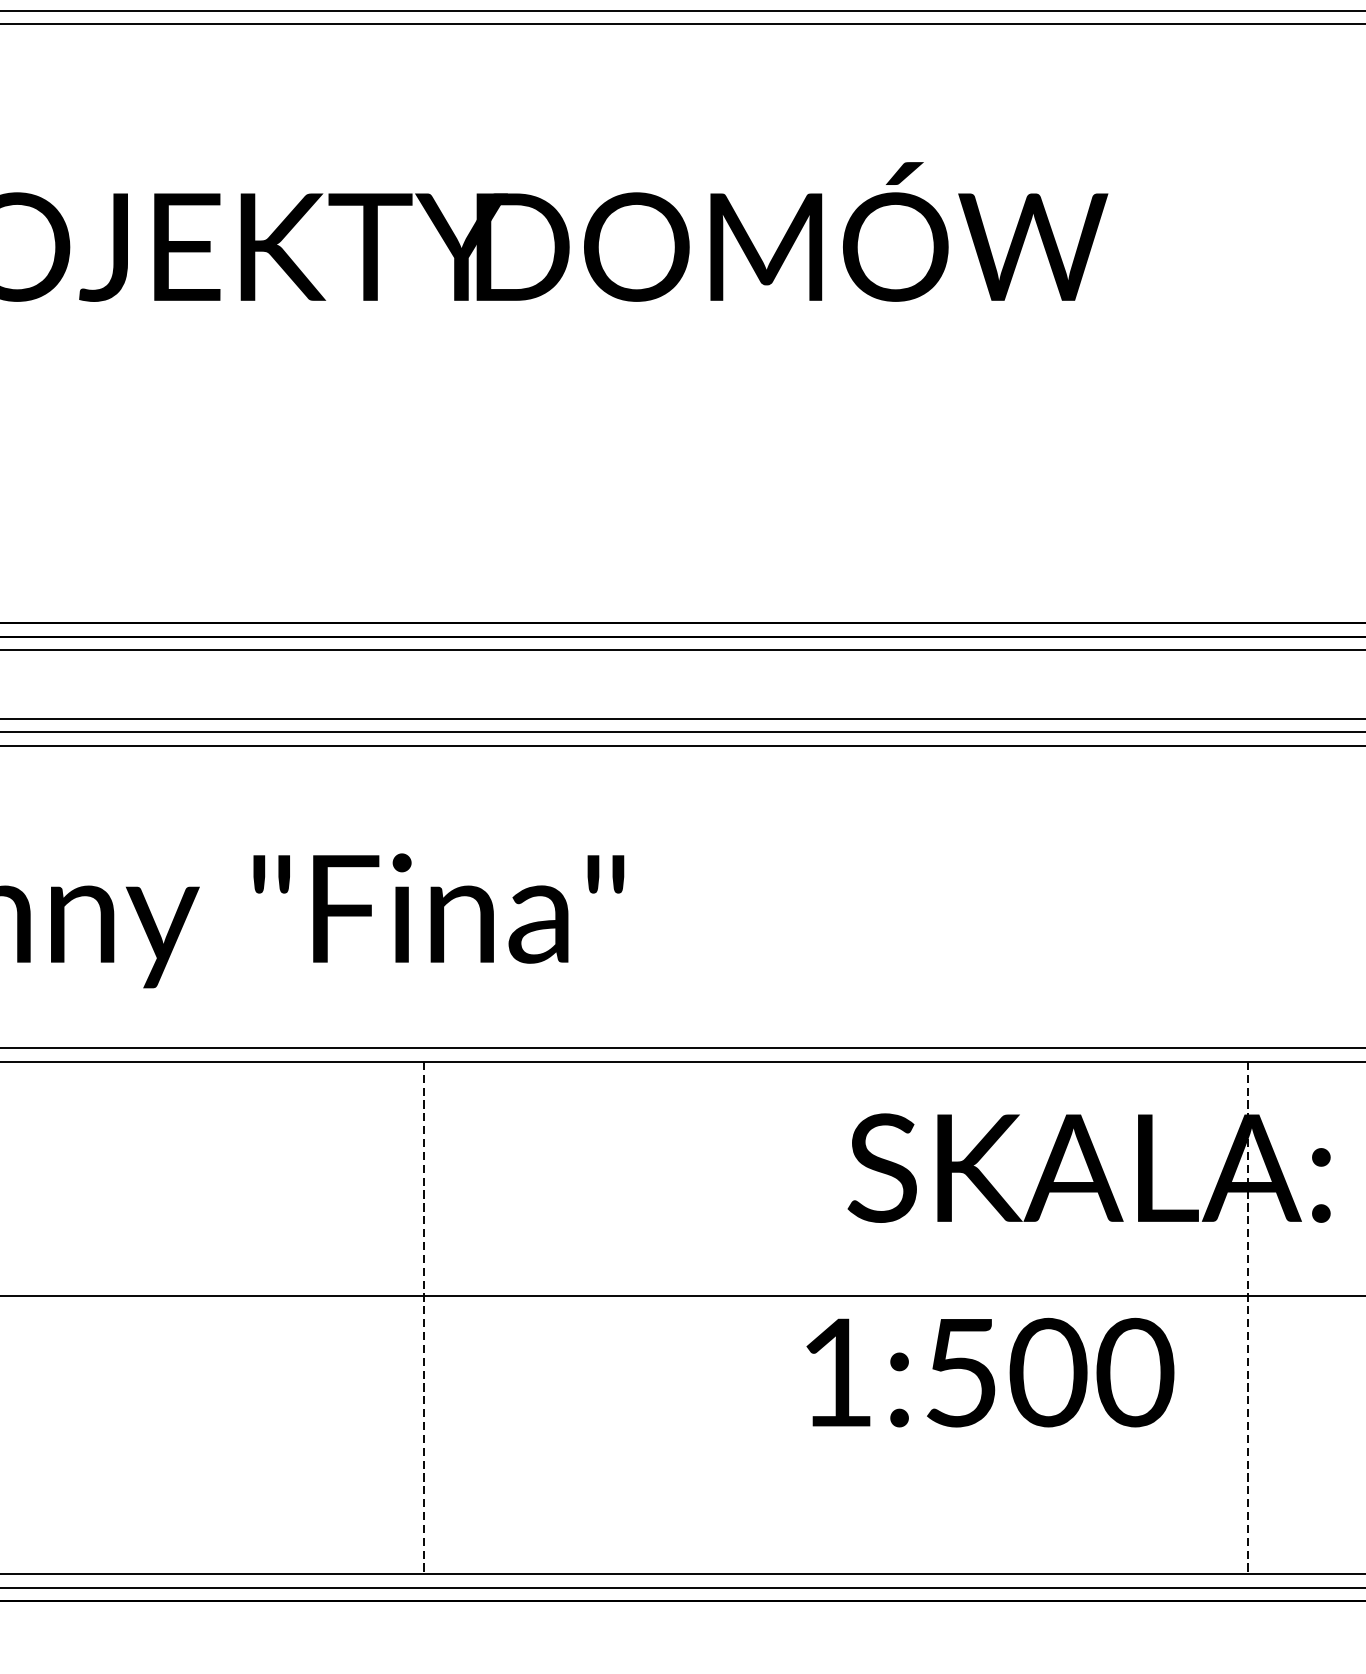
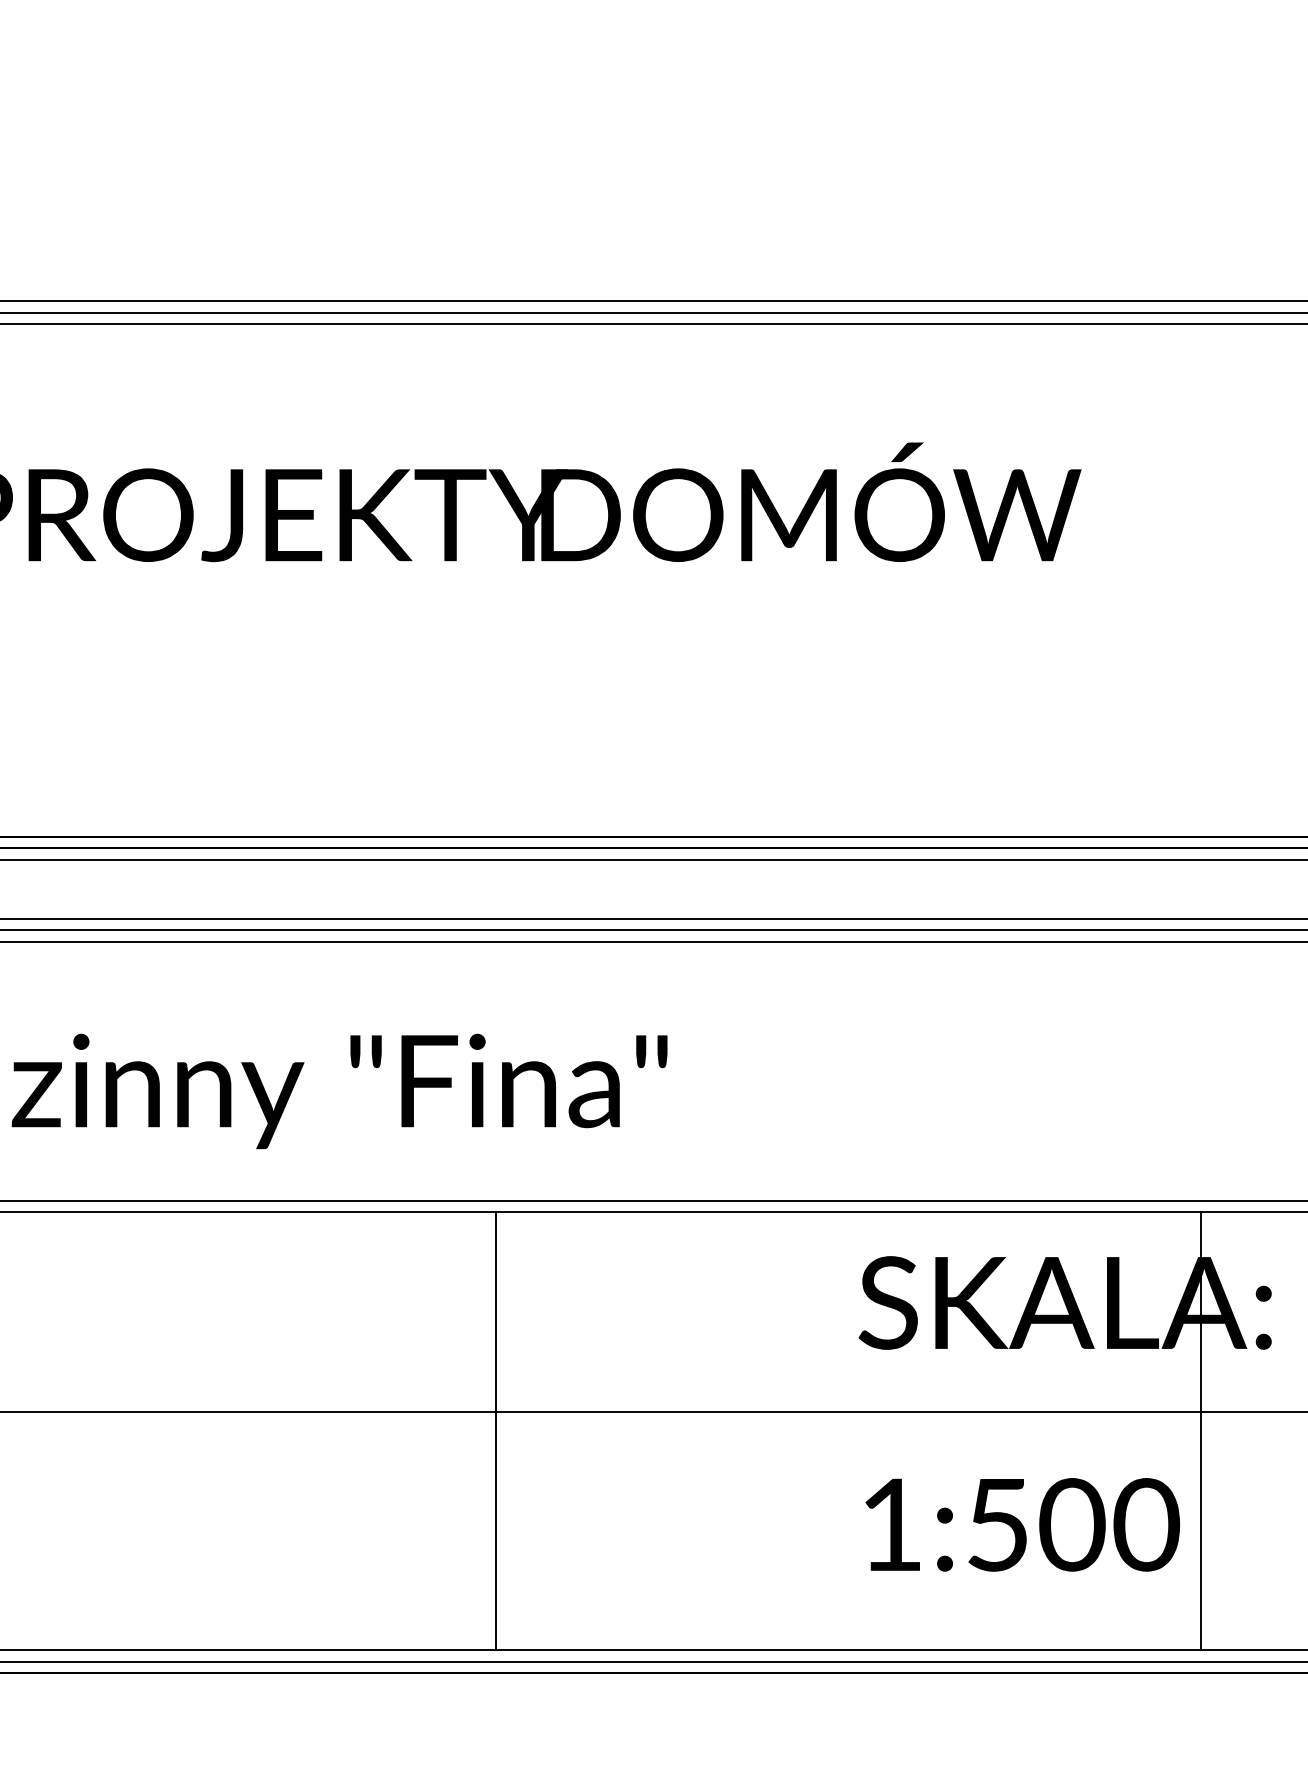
line: (424, 1318) -> (496, 1431), dashed -> solid
line: (1248, 1318) -> (1201, 1431), dashed -> solid
text: (990, 1372) -> (1022, 1524), moved

